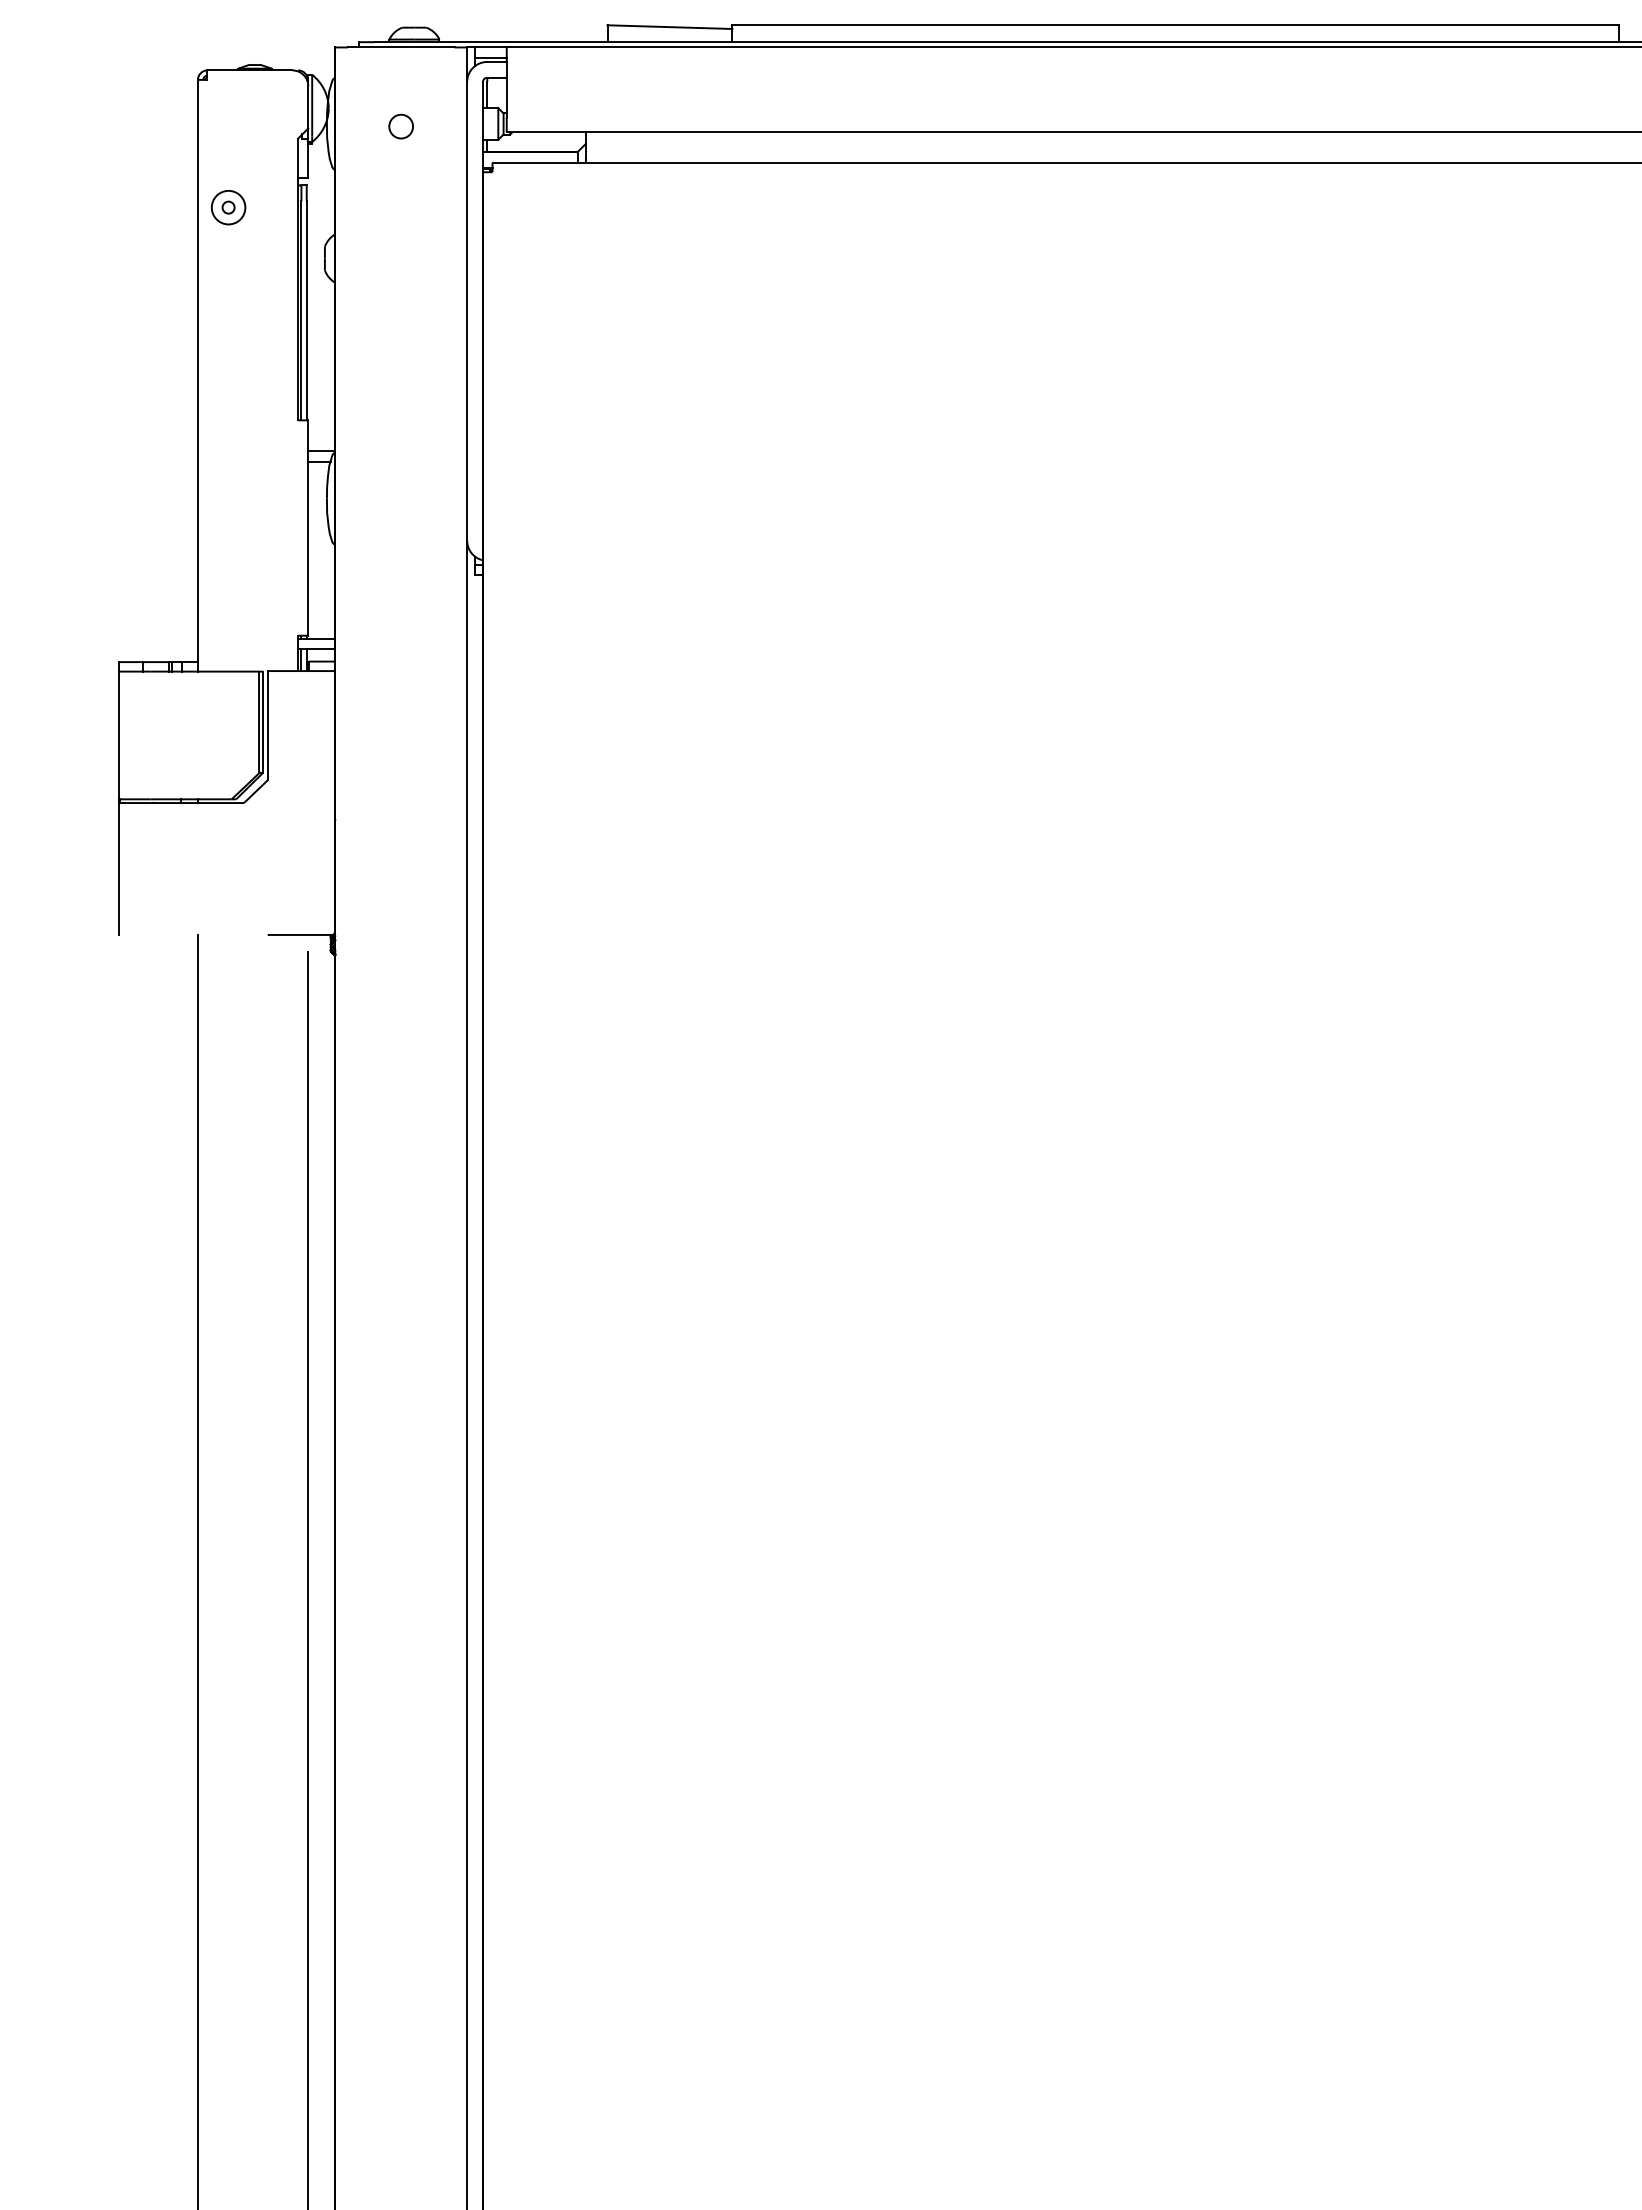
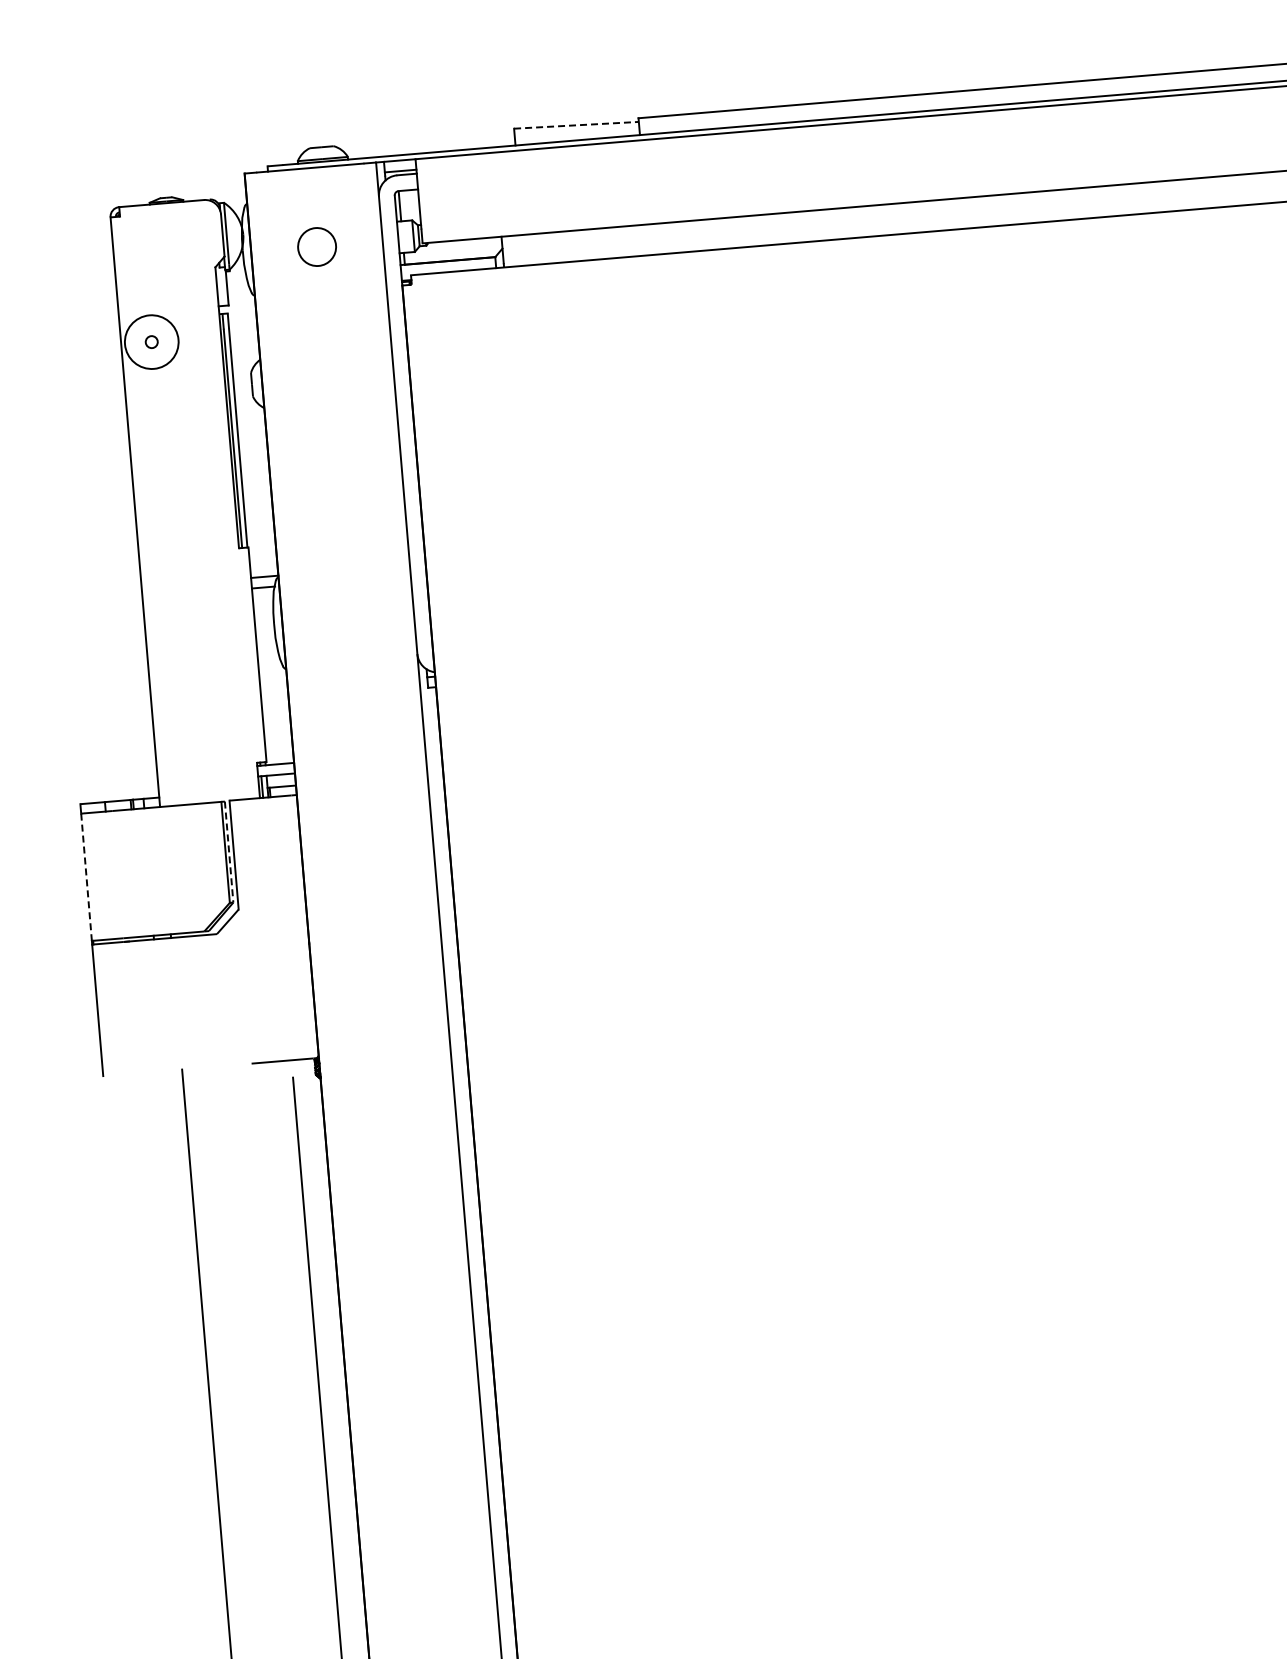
line: (670, 27) -> (577, 125), solid -> dashed
circle: (400, 126) -> (316, 246), size x1.6
circle: (228, 207) -> (151, 341), size x1.6
line: (263, 722) -> (229, 852), solid -> dashed
line: (118, 735) -> (86, 877), solid -> dashed

